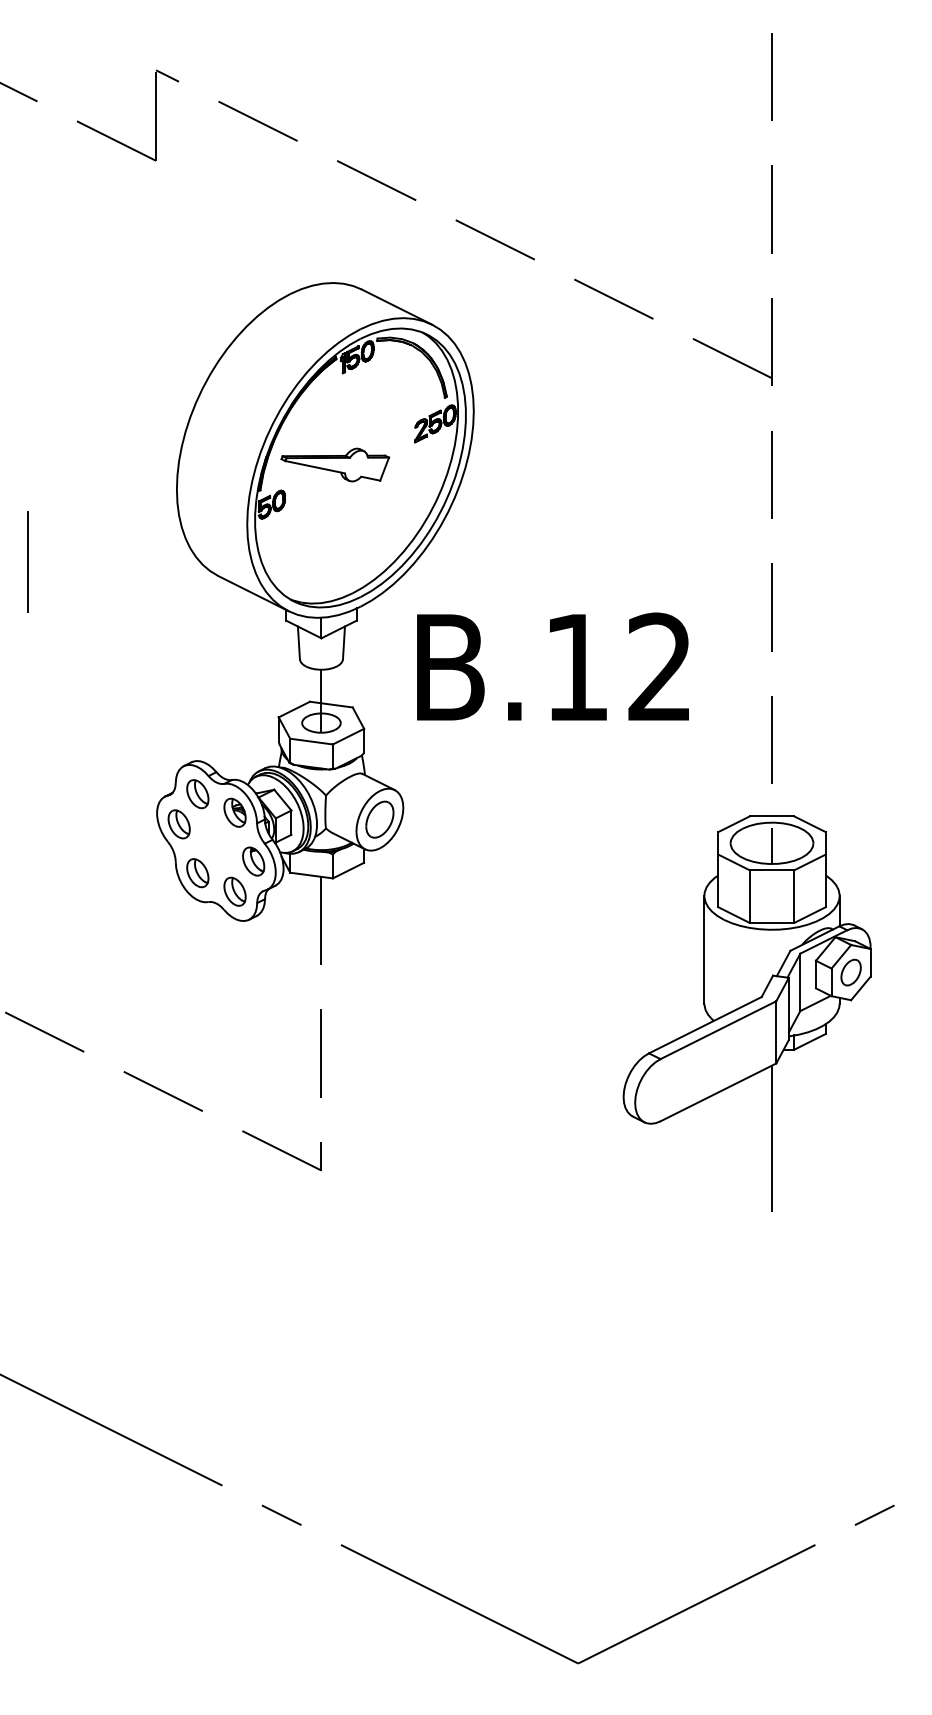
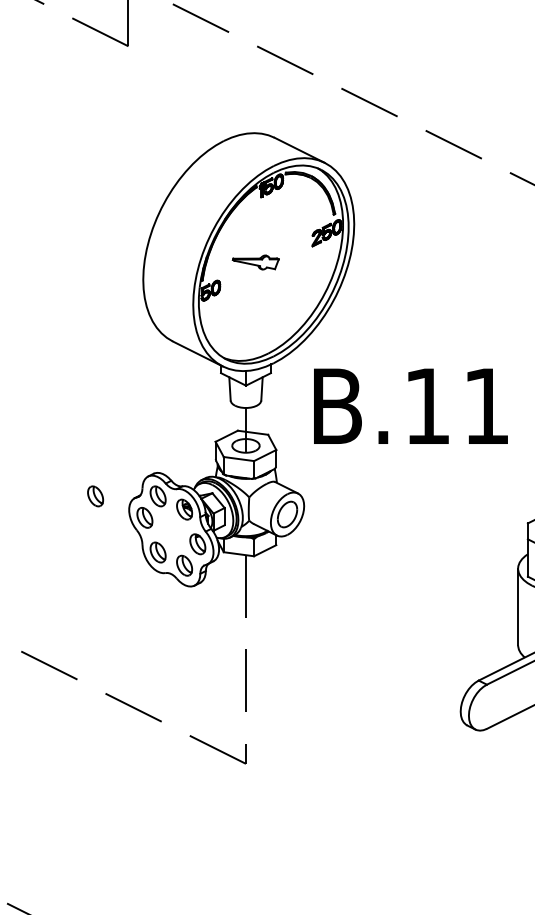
part: (335, 464) -> (255, 262), size x0.6
line: (28, 561) -> (37, 331), removed
text: (659, 666) -> (486, 405), B.12 -> B.11
part: (109, 794) -> (95, 496), added

